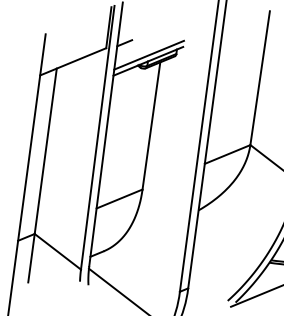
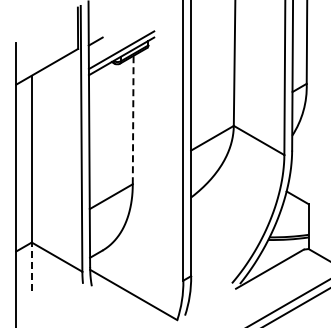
line: (151, 125) -> (133, 119), solid -> dashed
line: (31, 257) -> (31, 266), solid -> dashed

